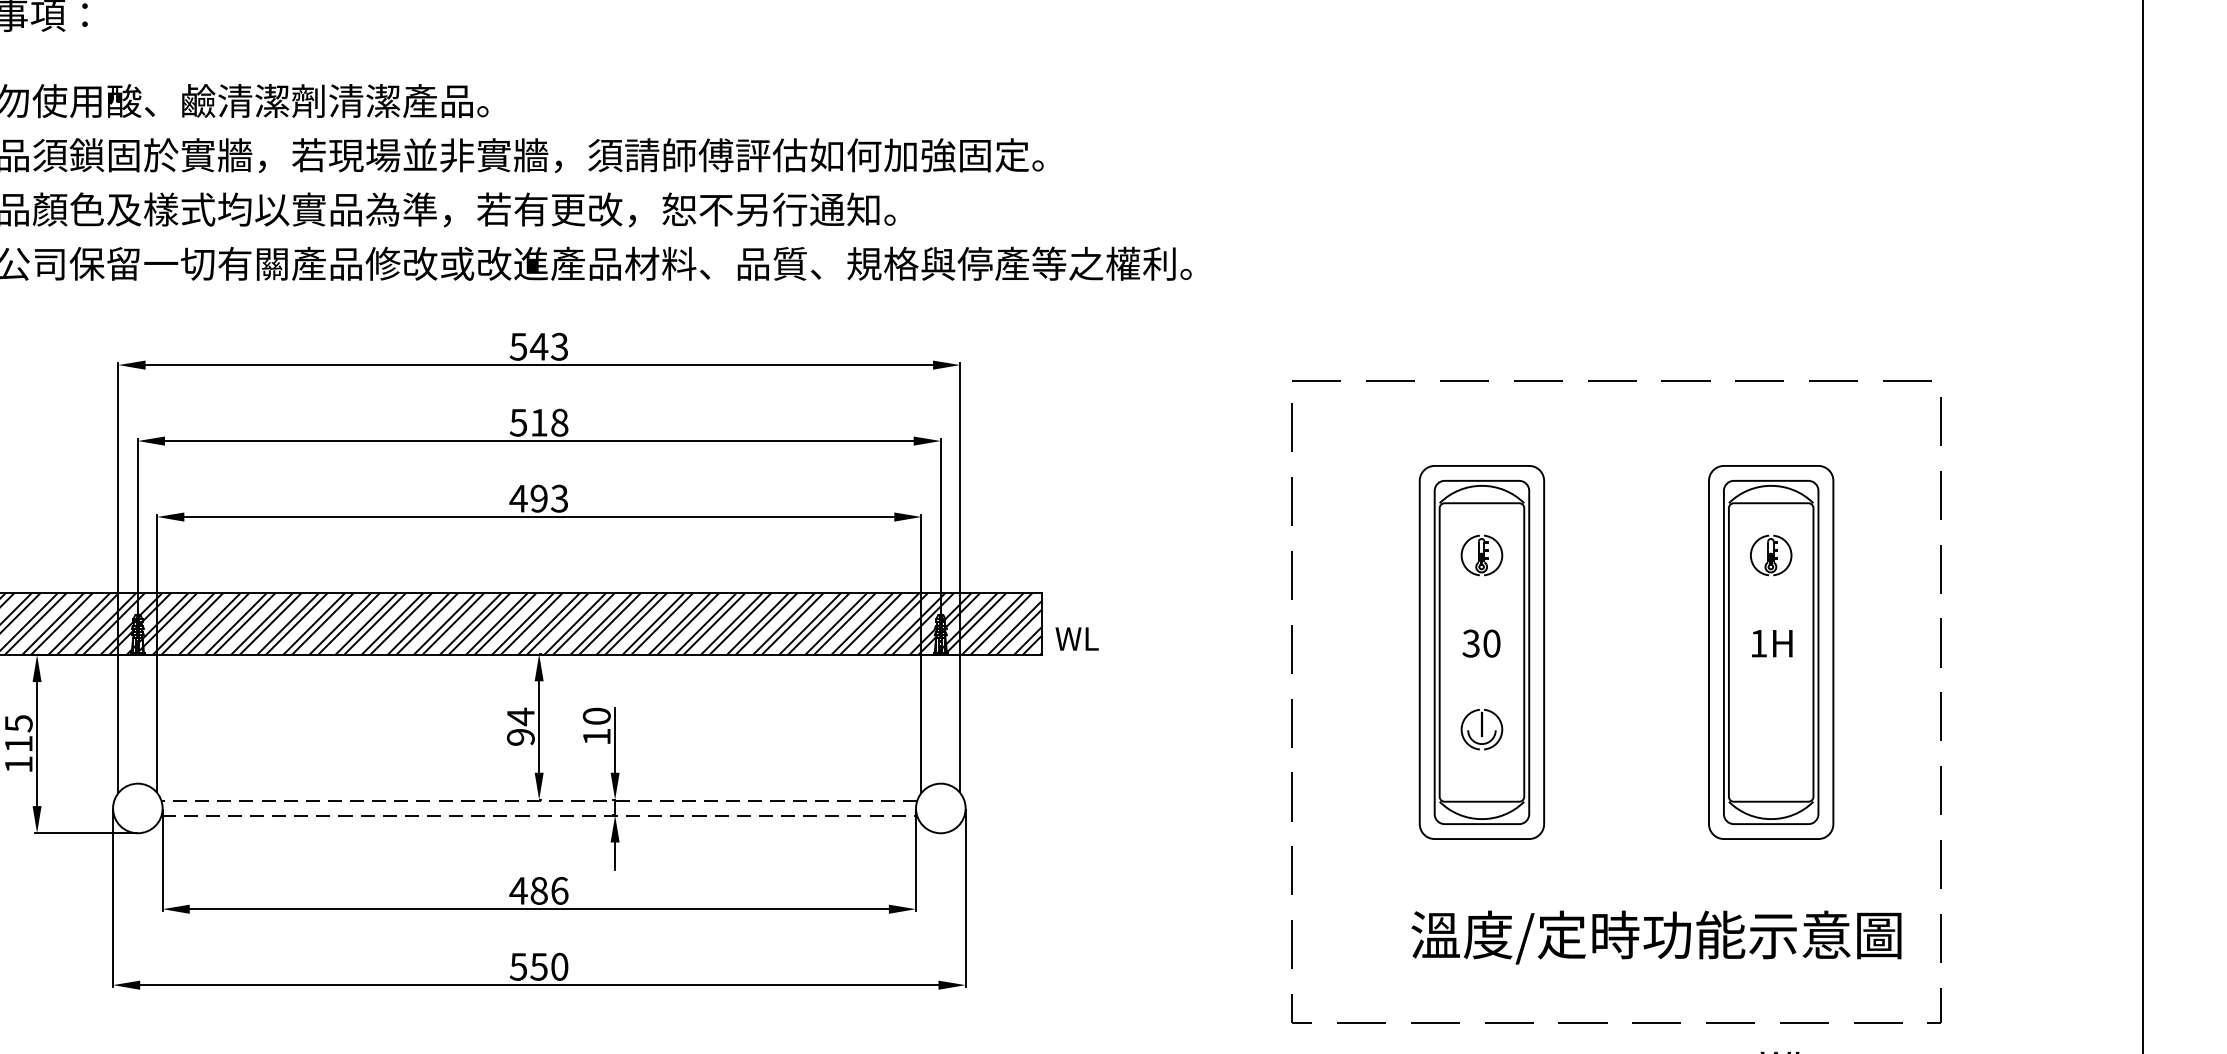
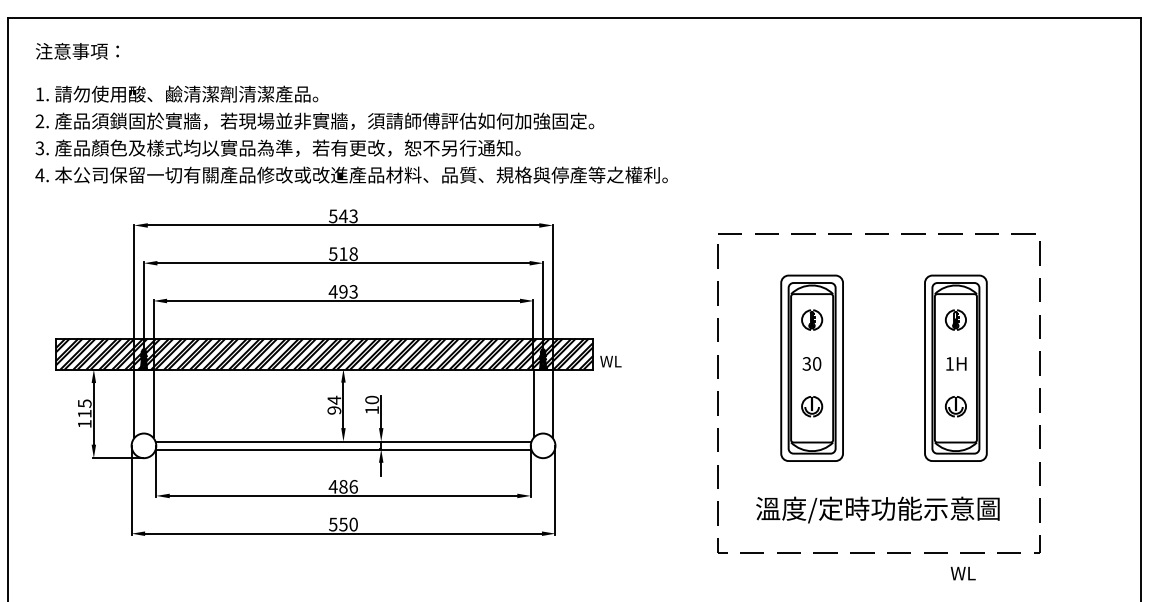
part: (1770, 729) -> (955, 406), added
line: (539, 801) -> (343, 442), dashed -> solid
line: (539, 815) -> (343, 449), dashed -> solid
text: (1655, 936) -> (877, 509), moved

